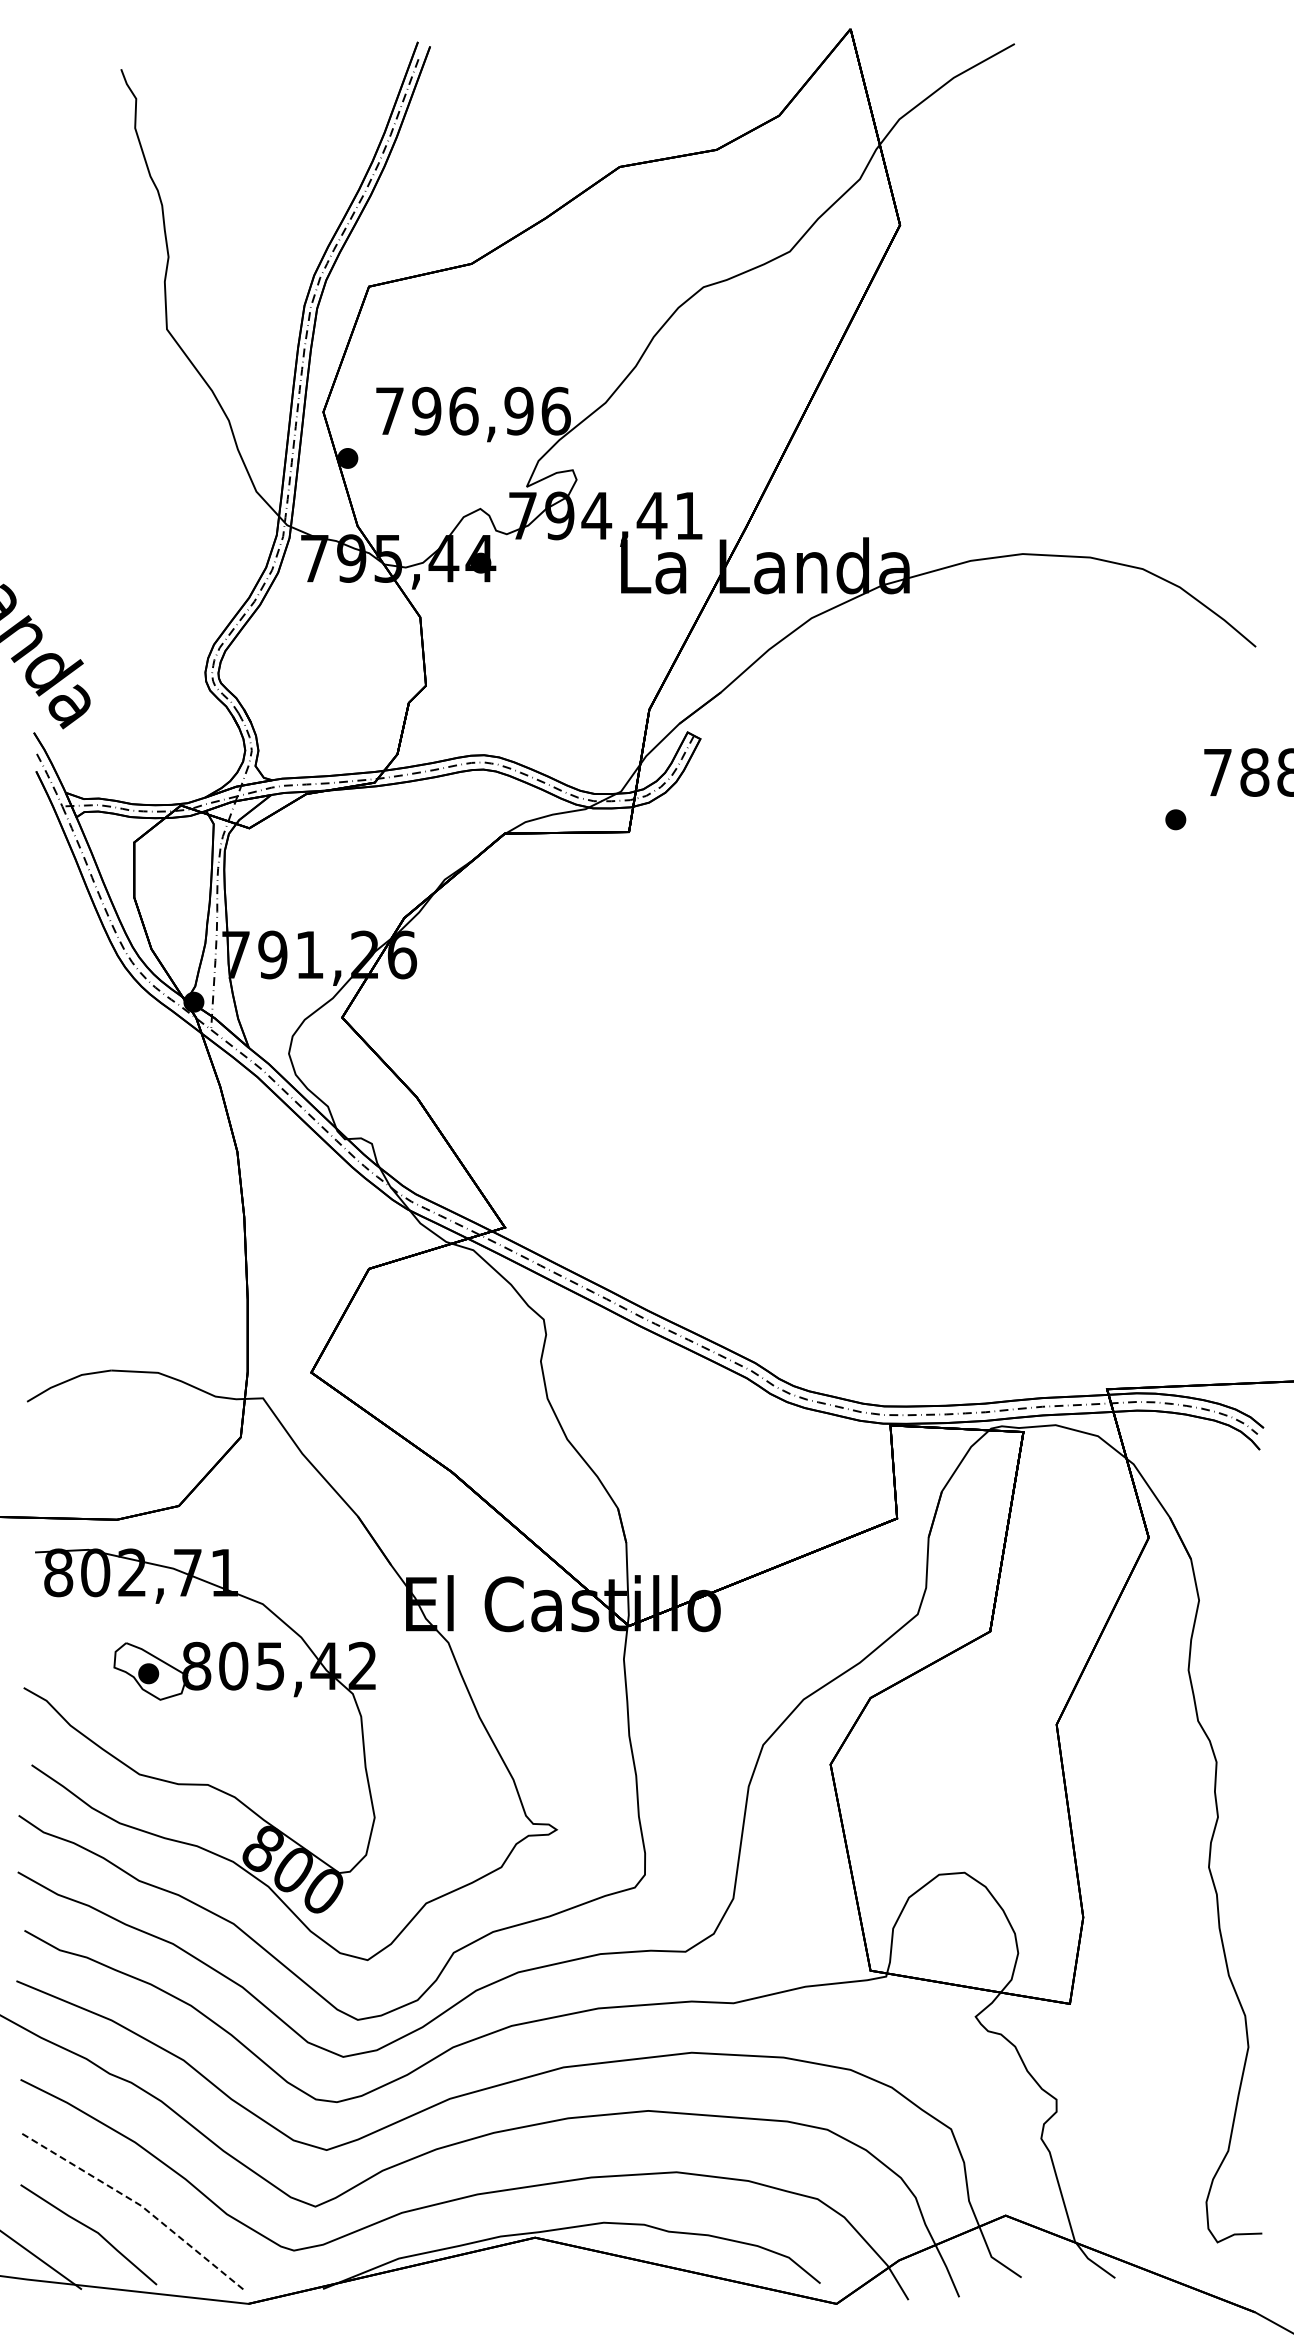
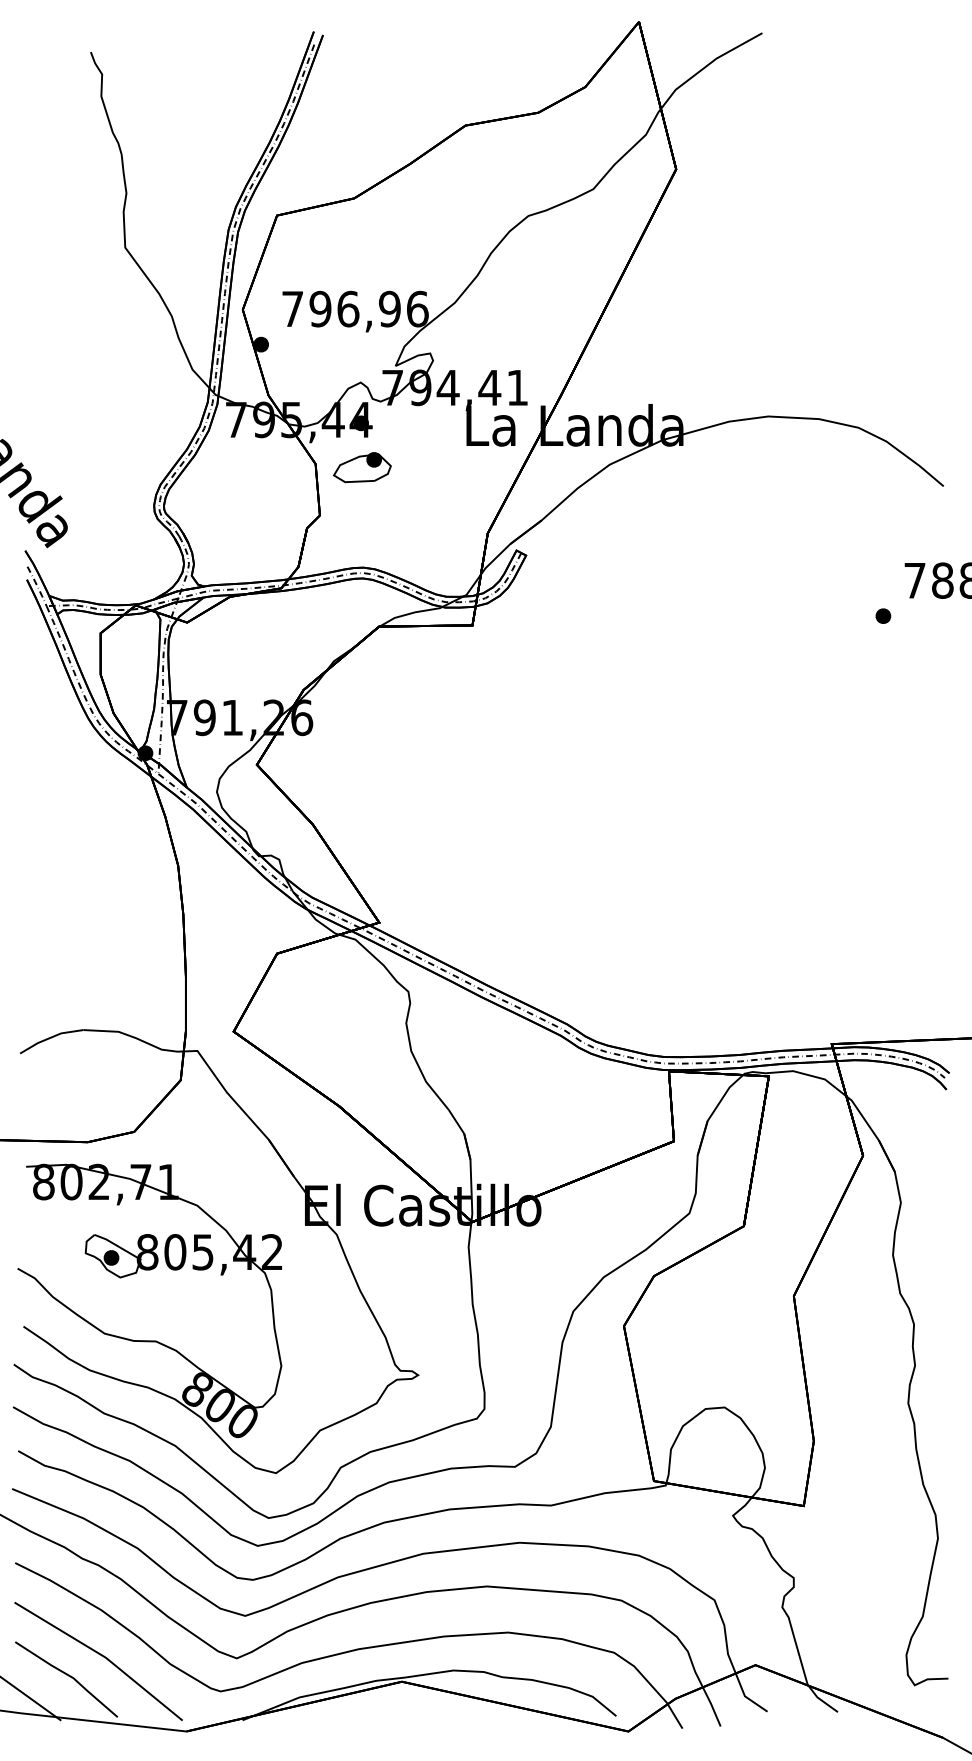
part: (482, 621) -> (362, 467), added
line: (136, 2203) -> (102, 1656), dashed -> solid

